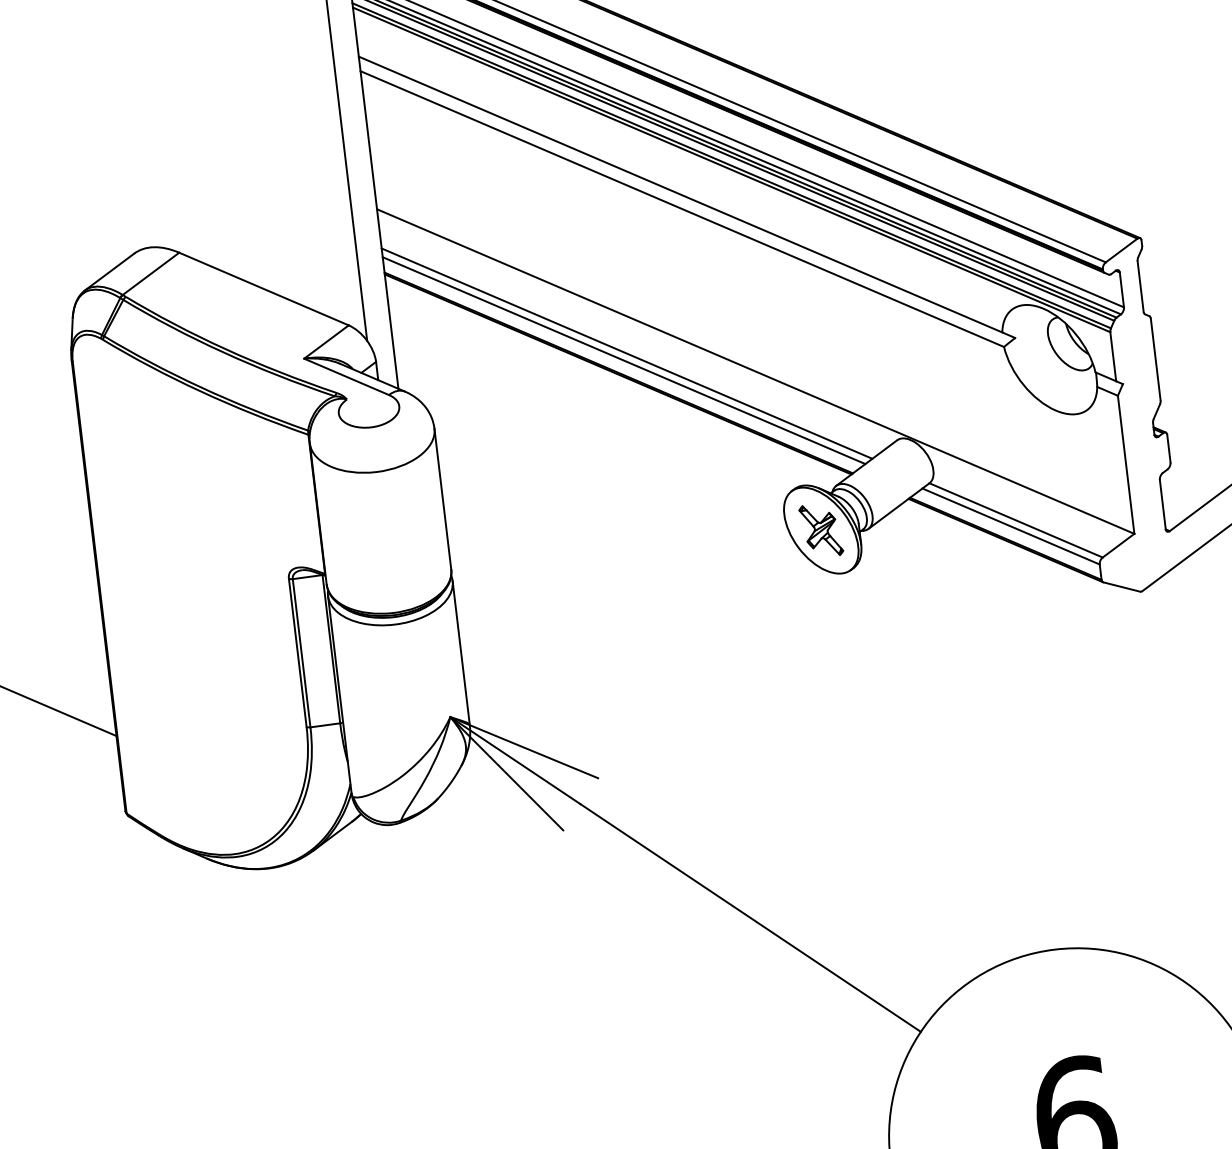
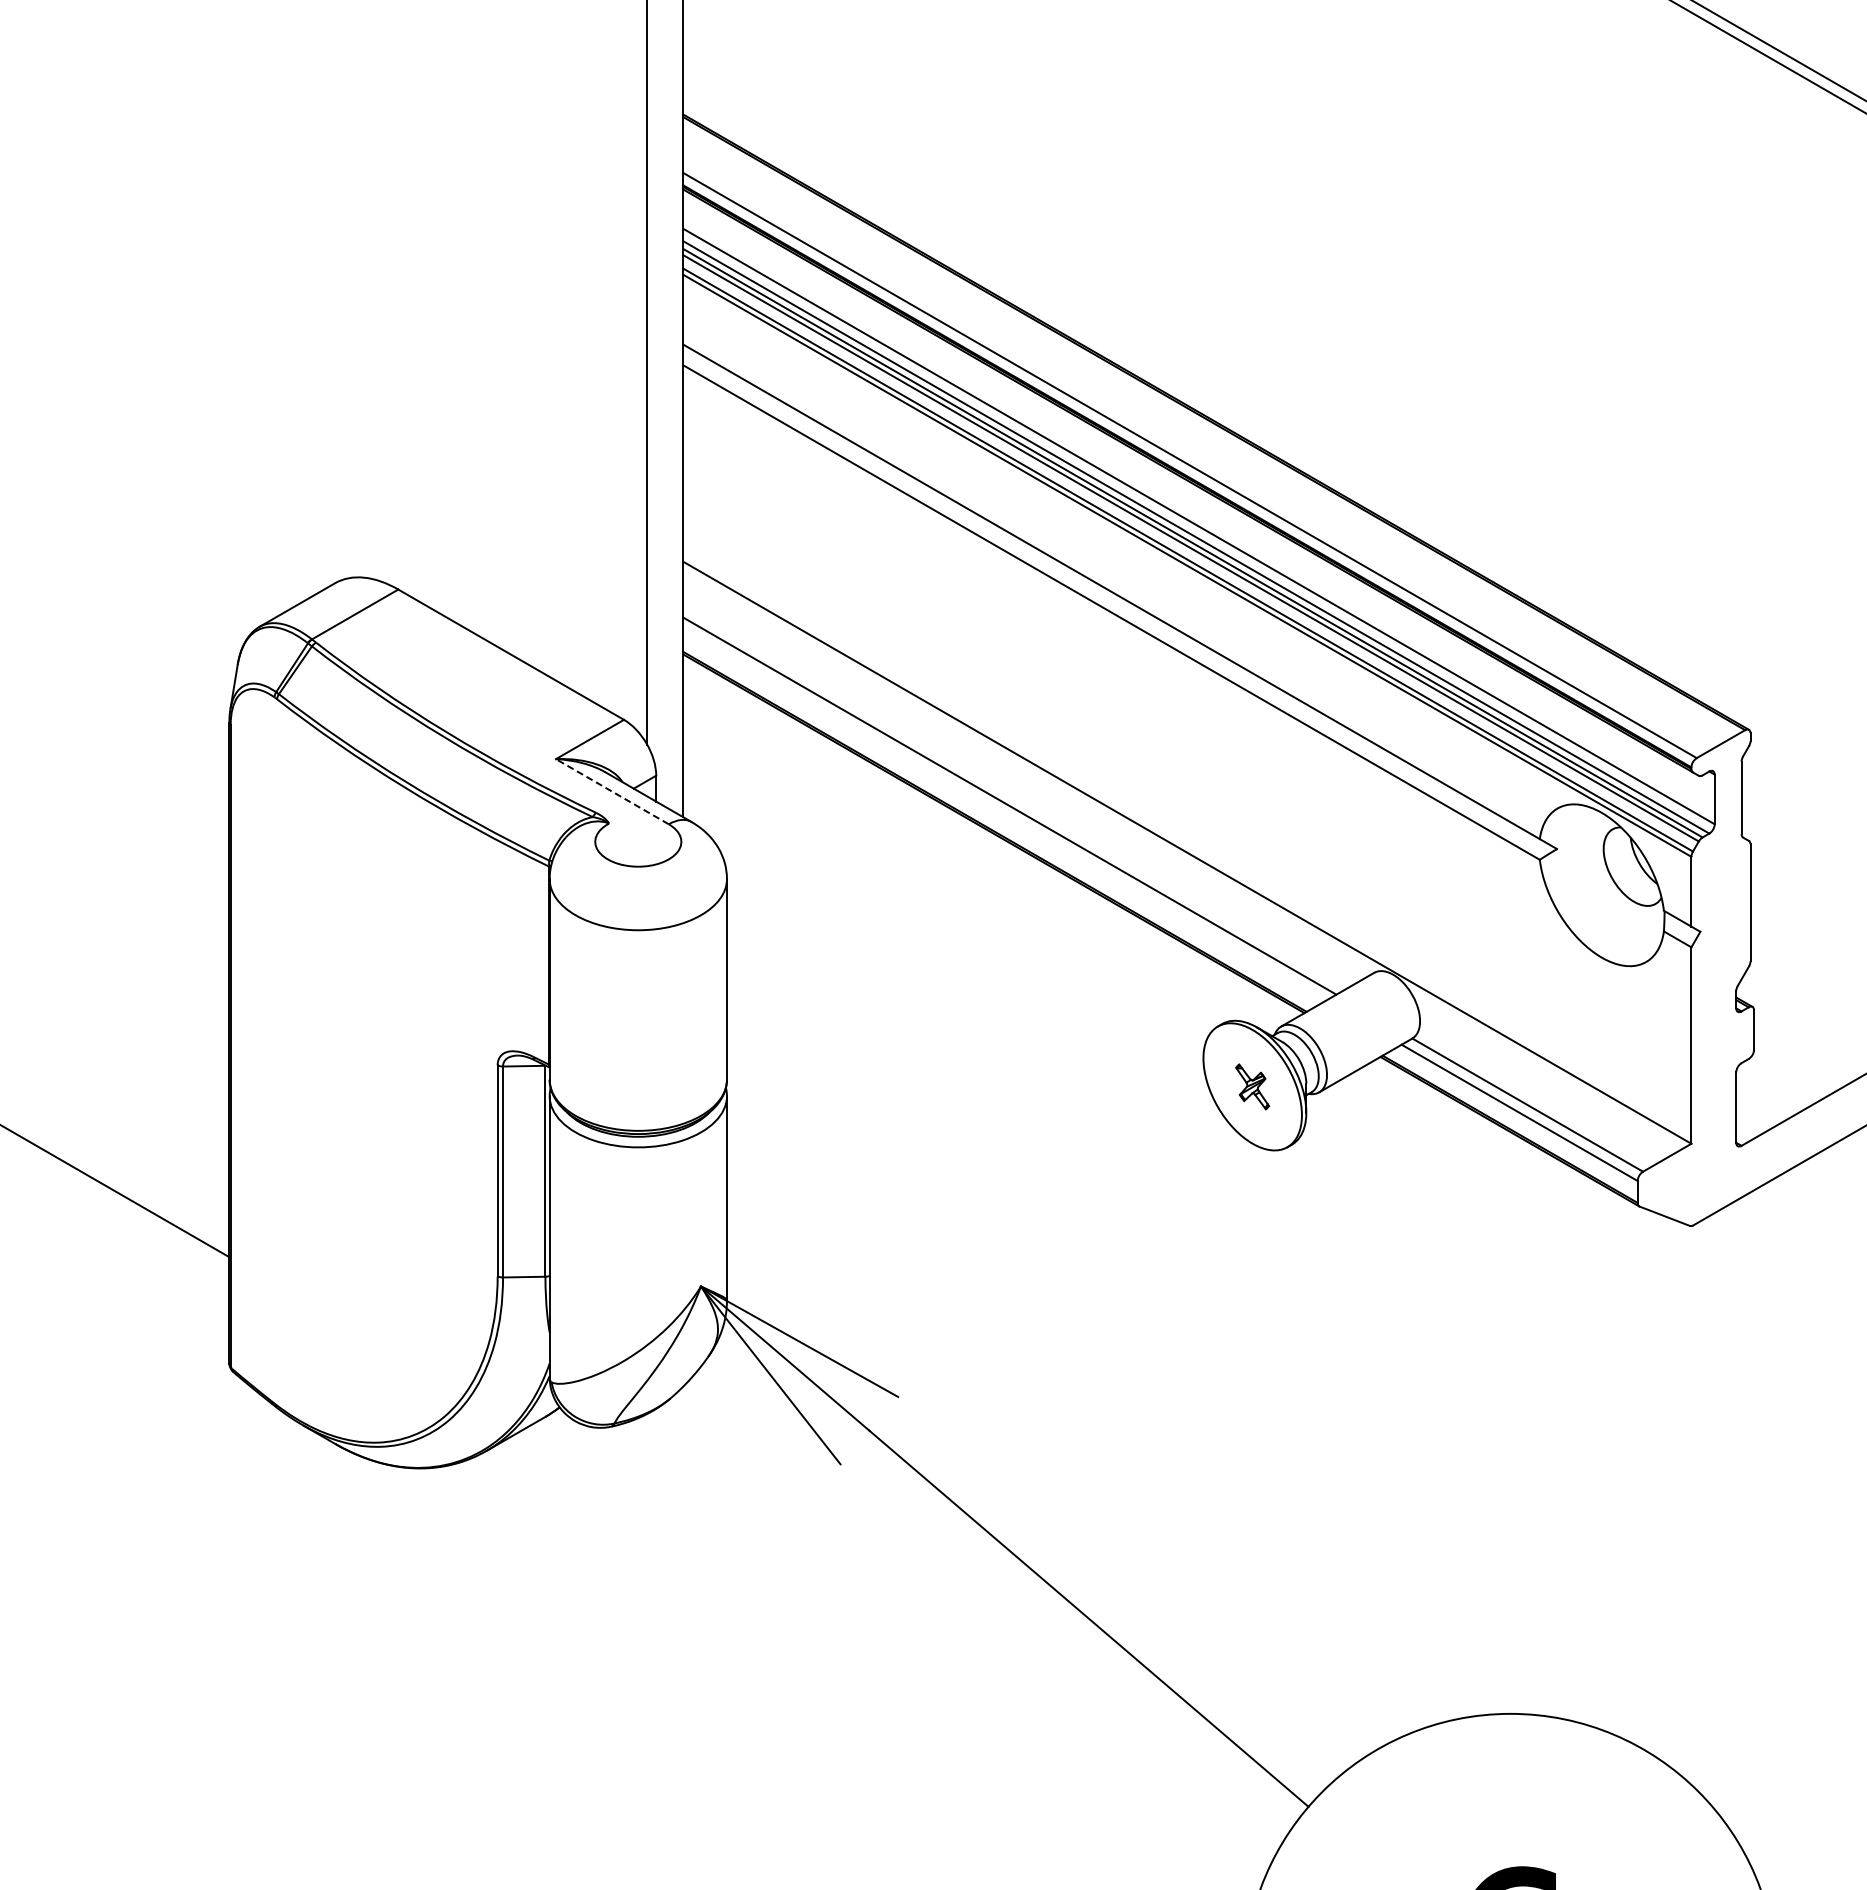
line: (624, 360) -> (1004, 814), removed
line: (345, 376) -> (611, 791), solid -> dashed
part: (821, 530) -> (1252, 1086), size x0.6

